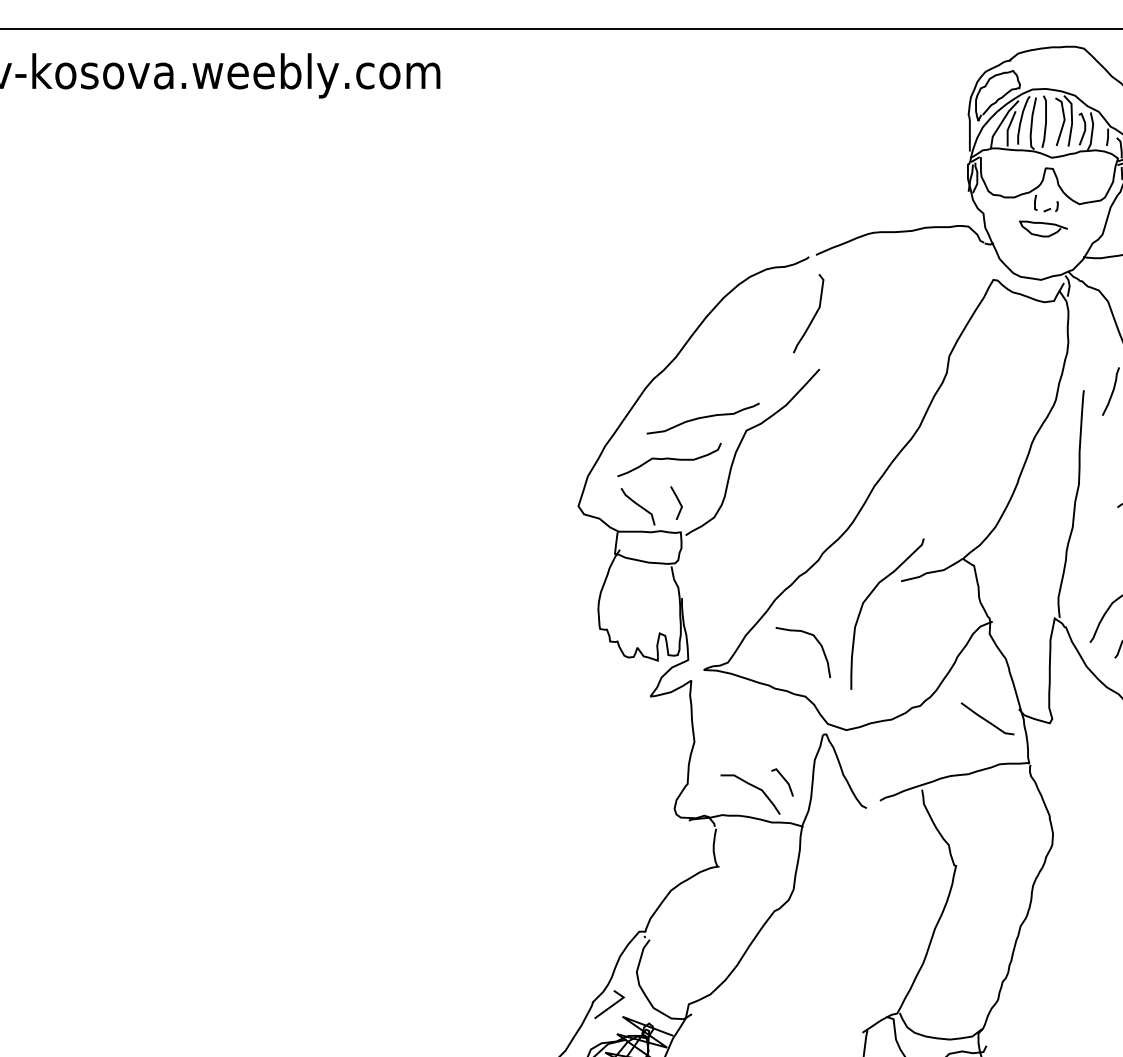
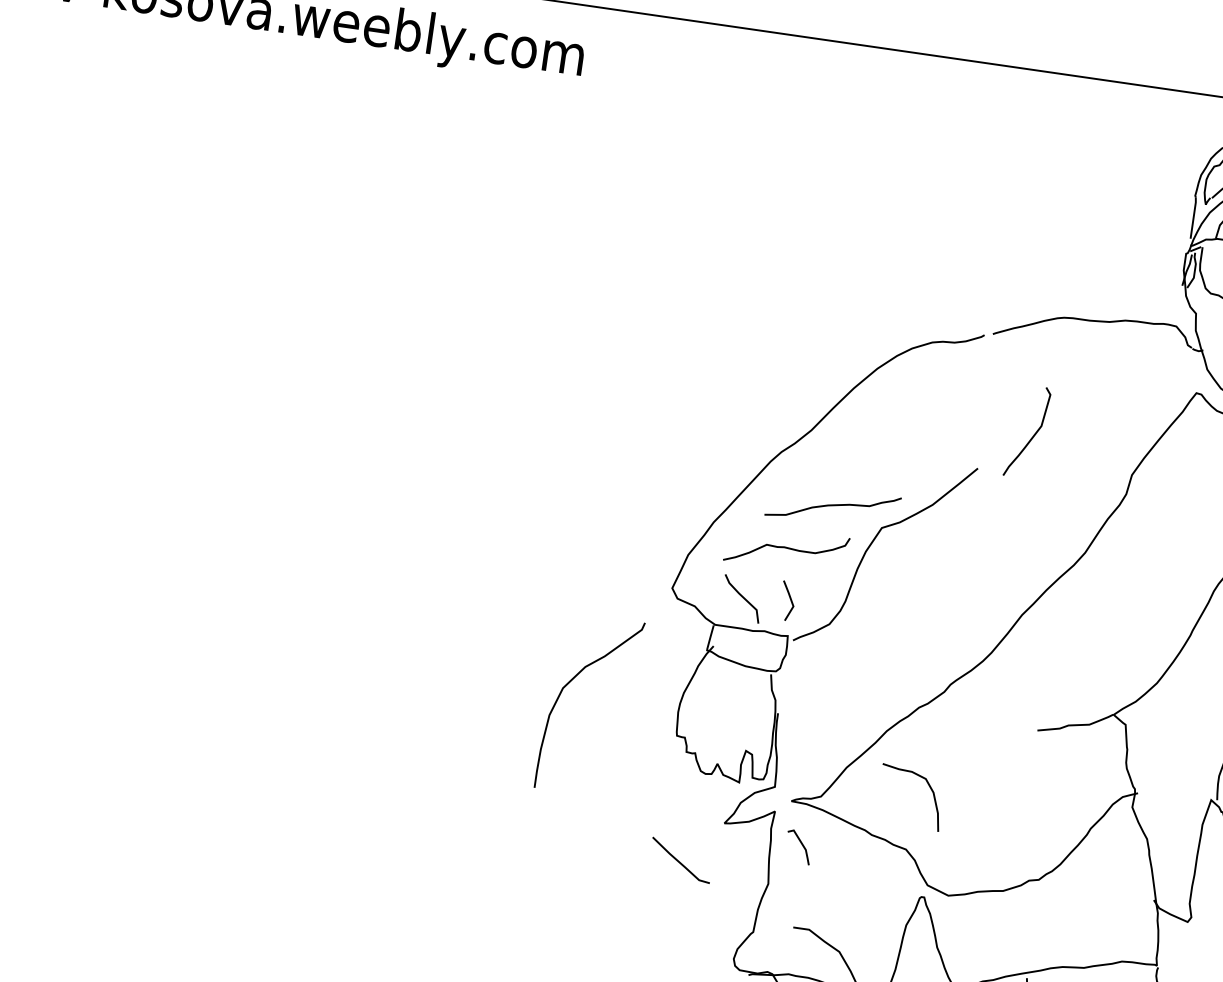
curve: (812, 317) -> (1031, 436), moved
curve: (867, 599) -> (568, 684), moved
line: (986, 719) -> (679, 860), moved
line: (784, 780) -> (801, 845), moved

